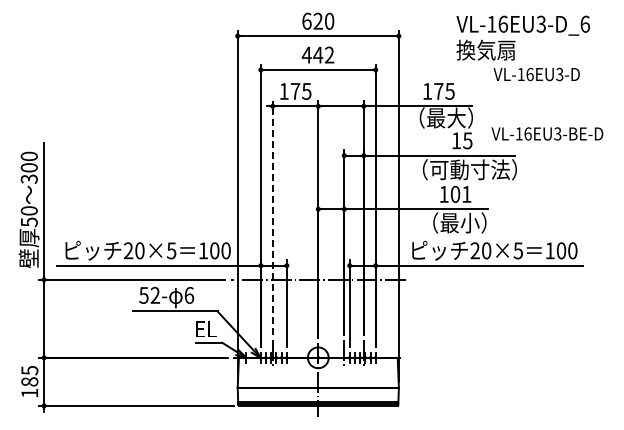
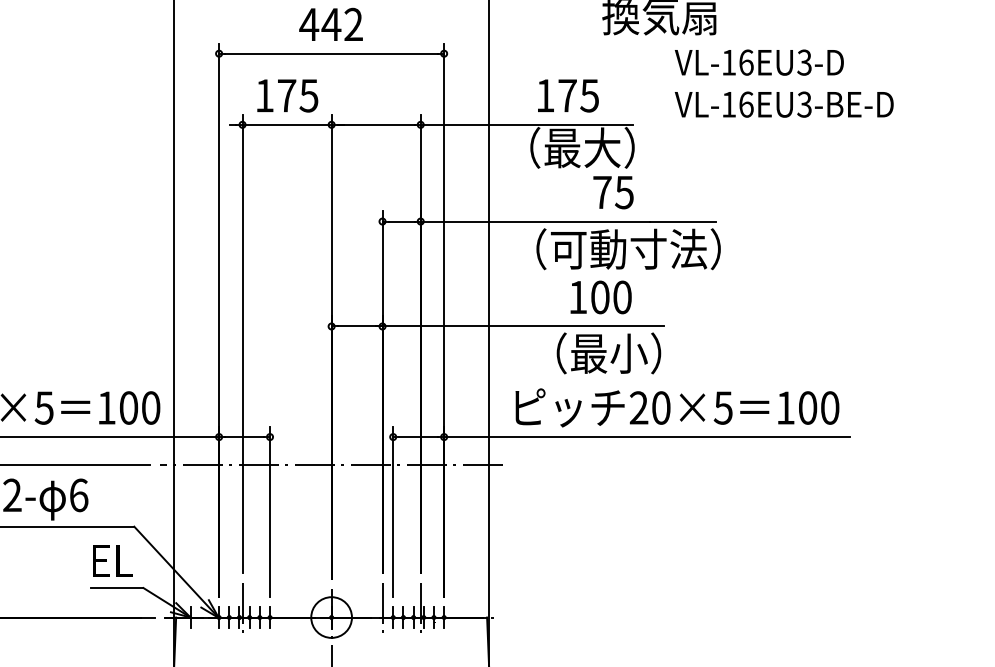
text: (547, 133) -> (784, 103), moved
text: (456, 140) -> (602, 191), 15 -> 75
text: (466, 193) -> (621, 295), 101 -> 100
line: (272, 217) -> (241, 342), dashed -> solid

